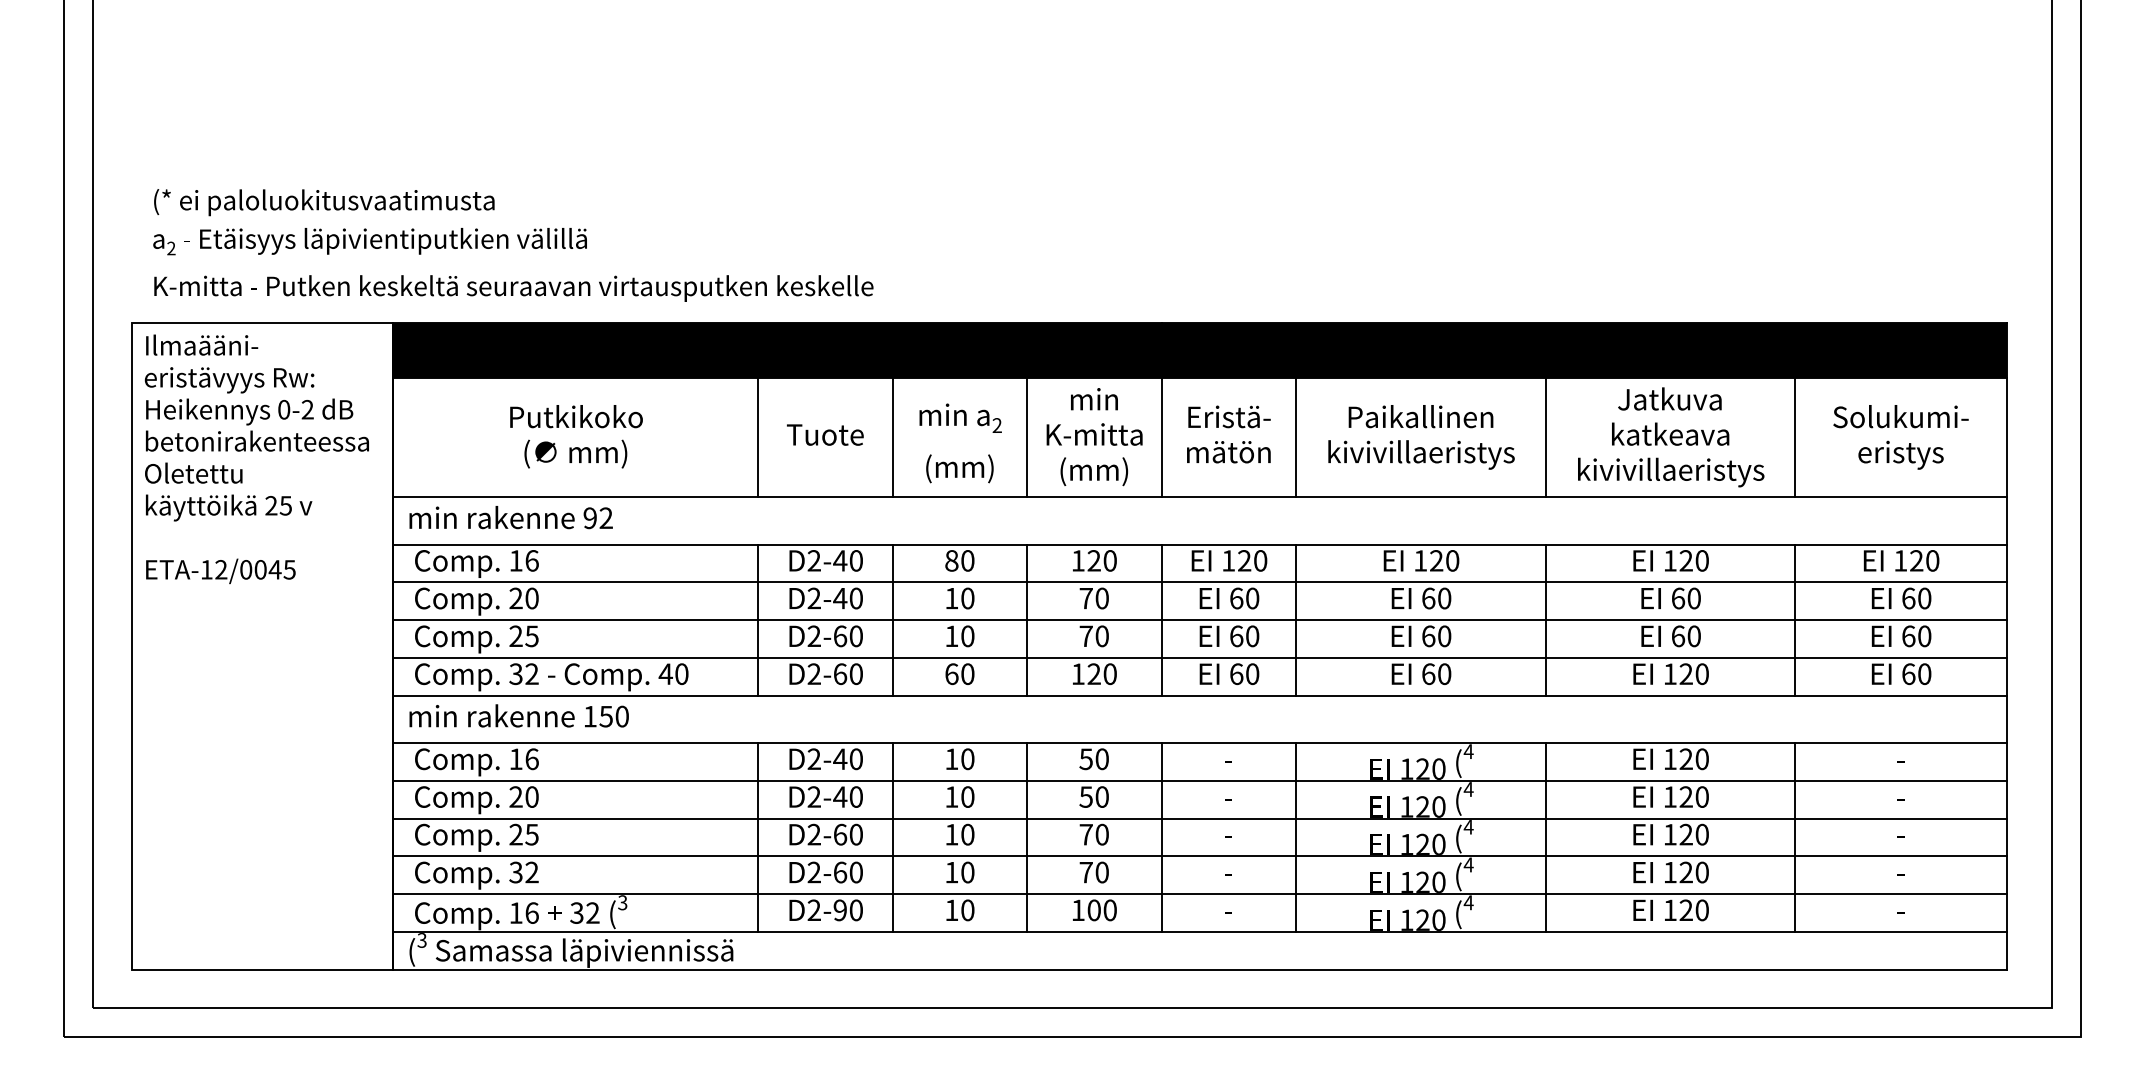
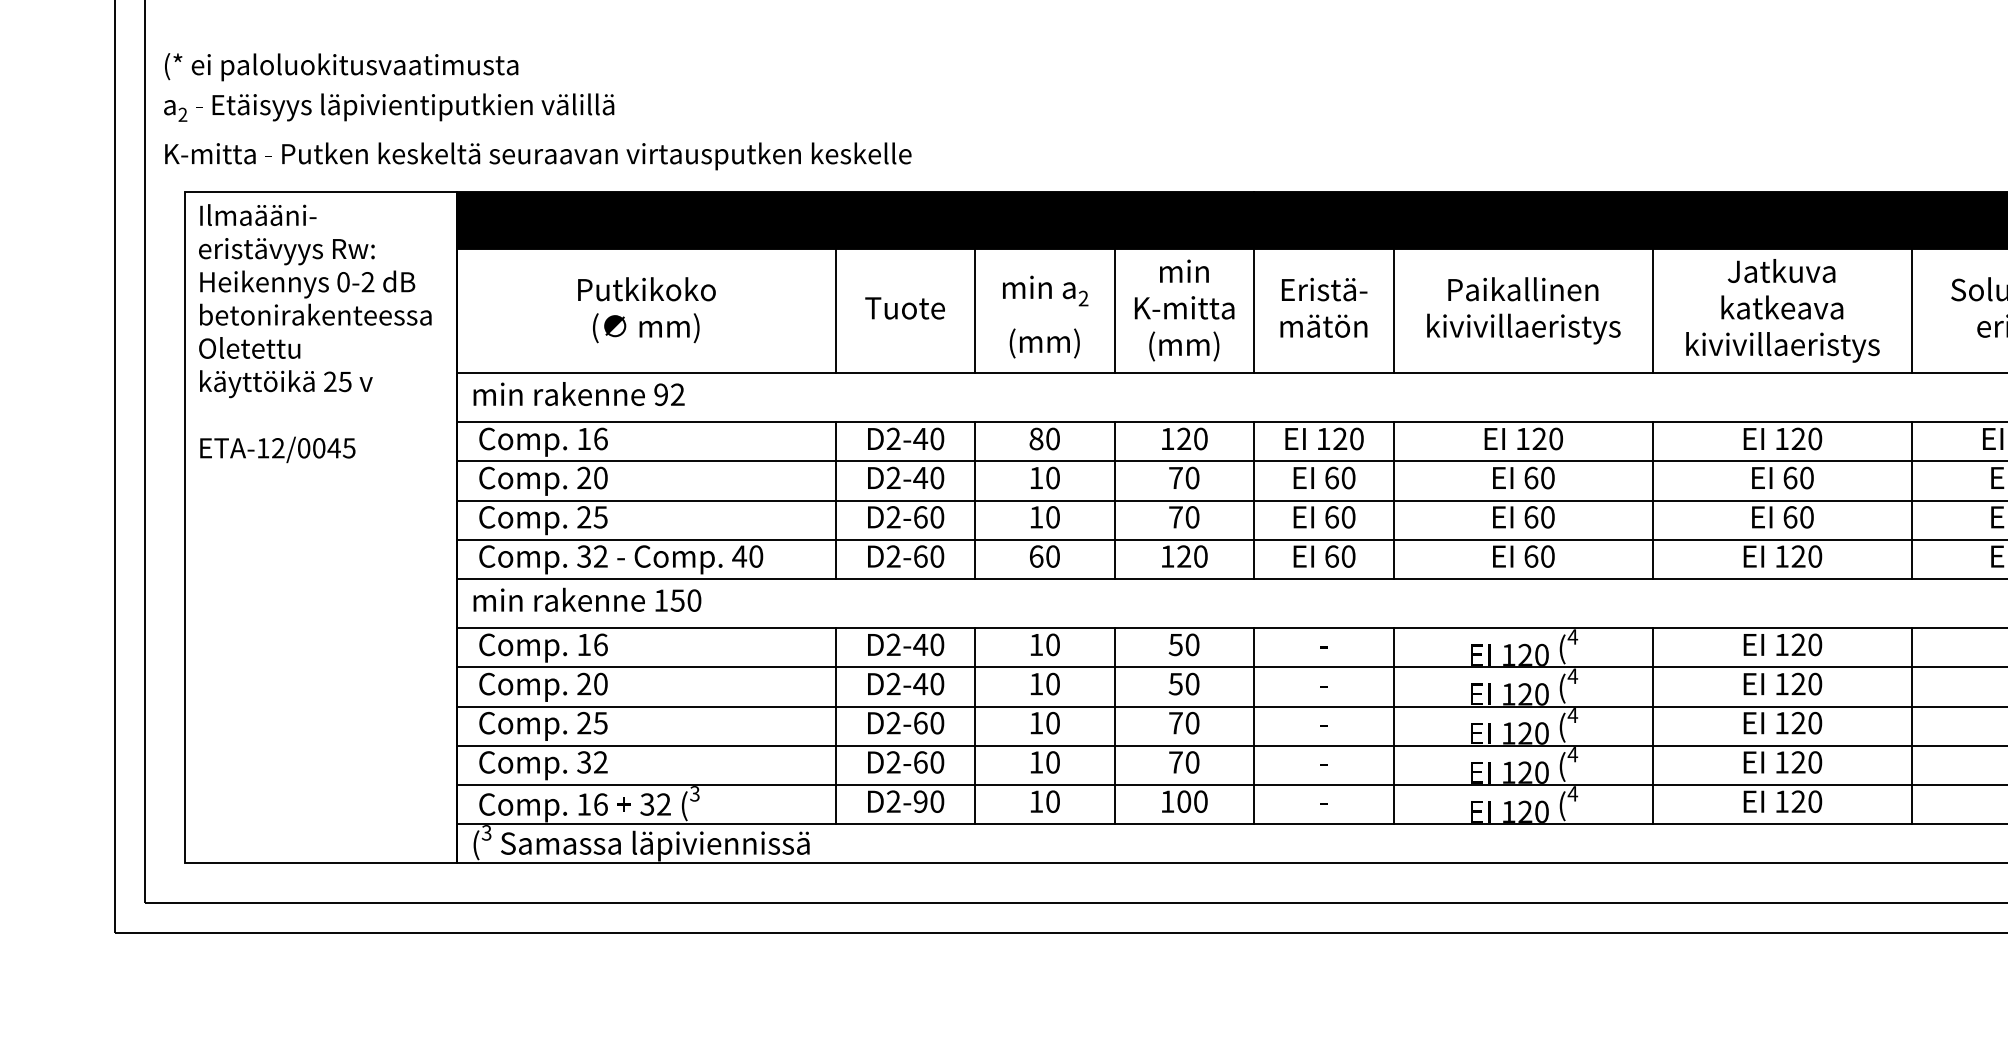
text: (513, 245) -> (537, 111), moved

